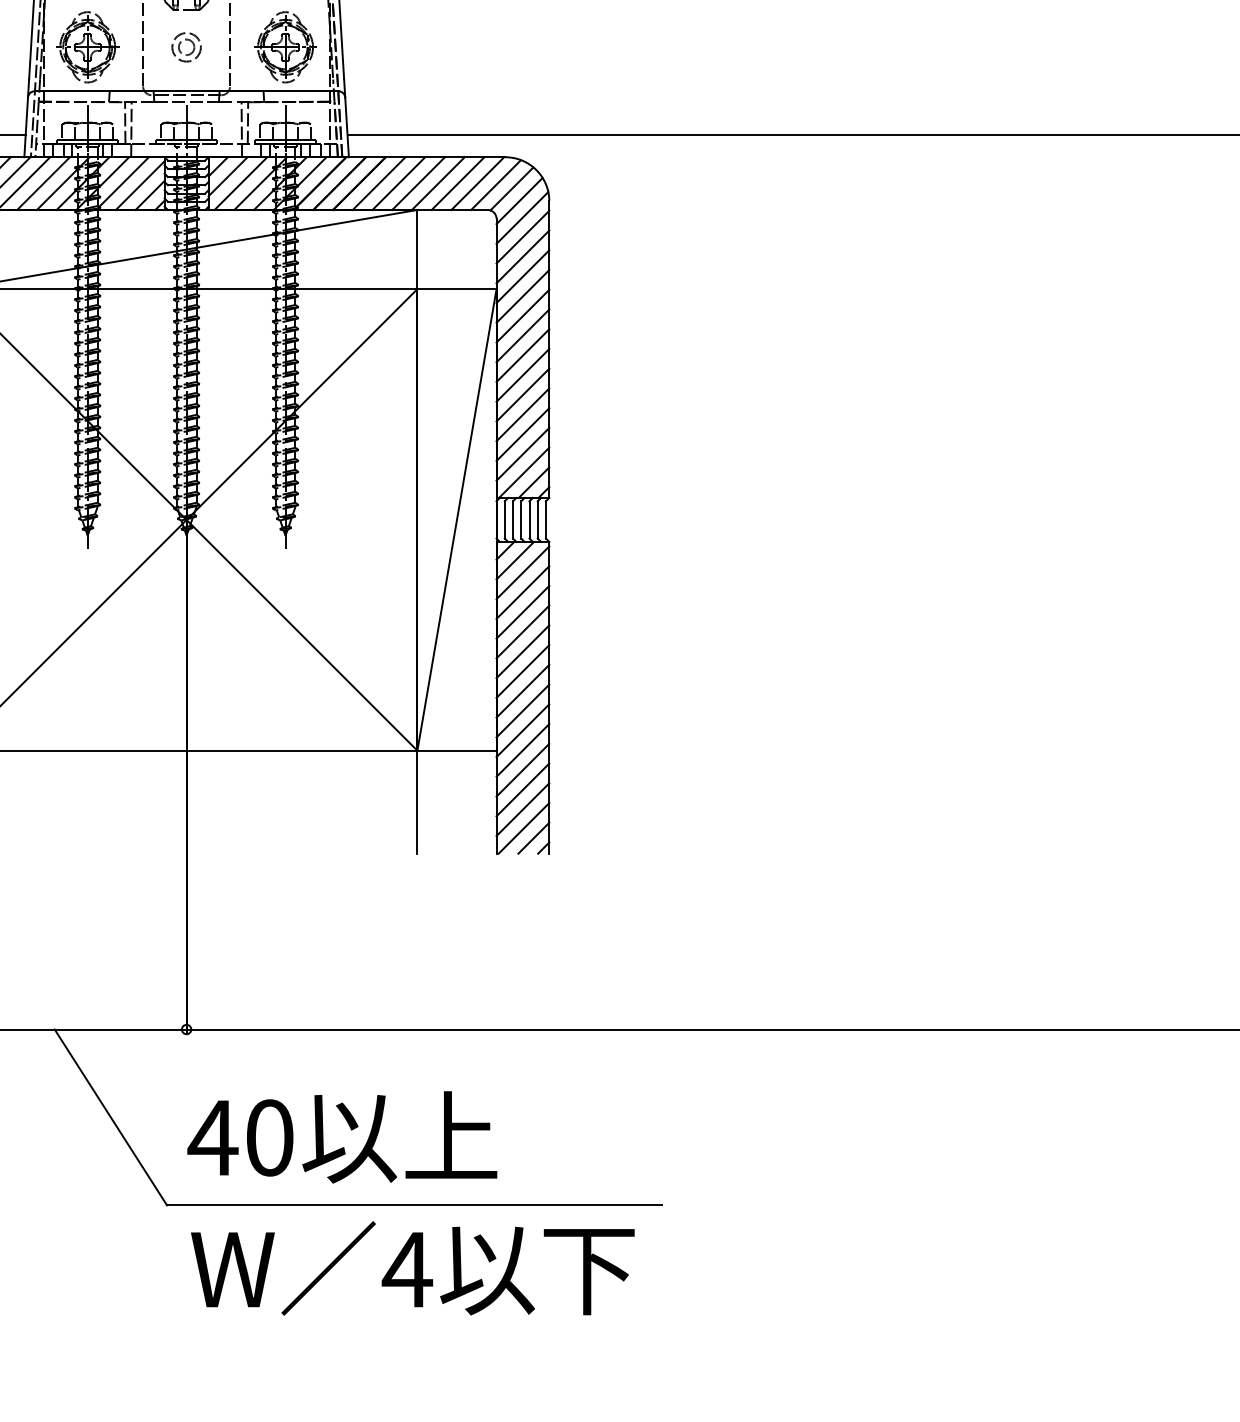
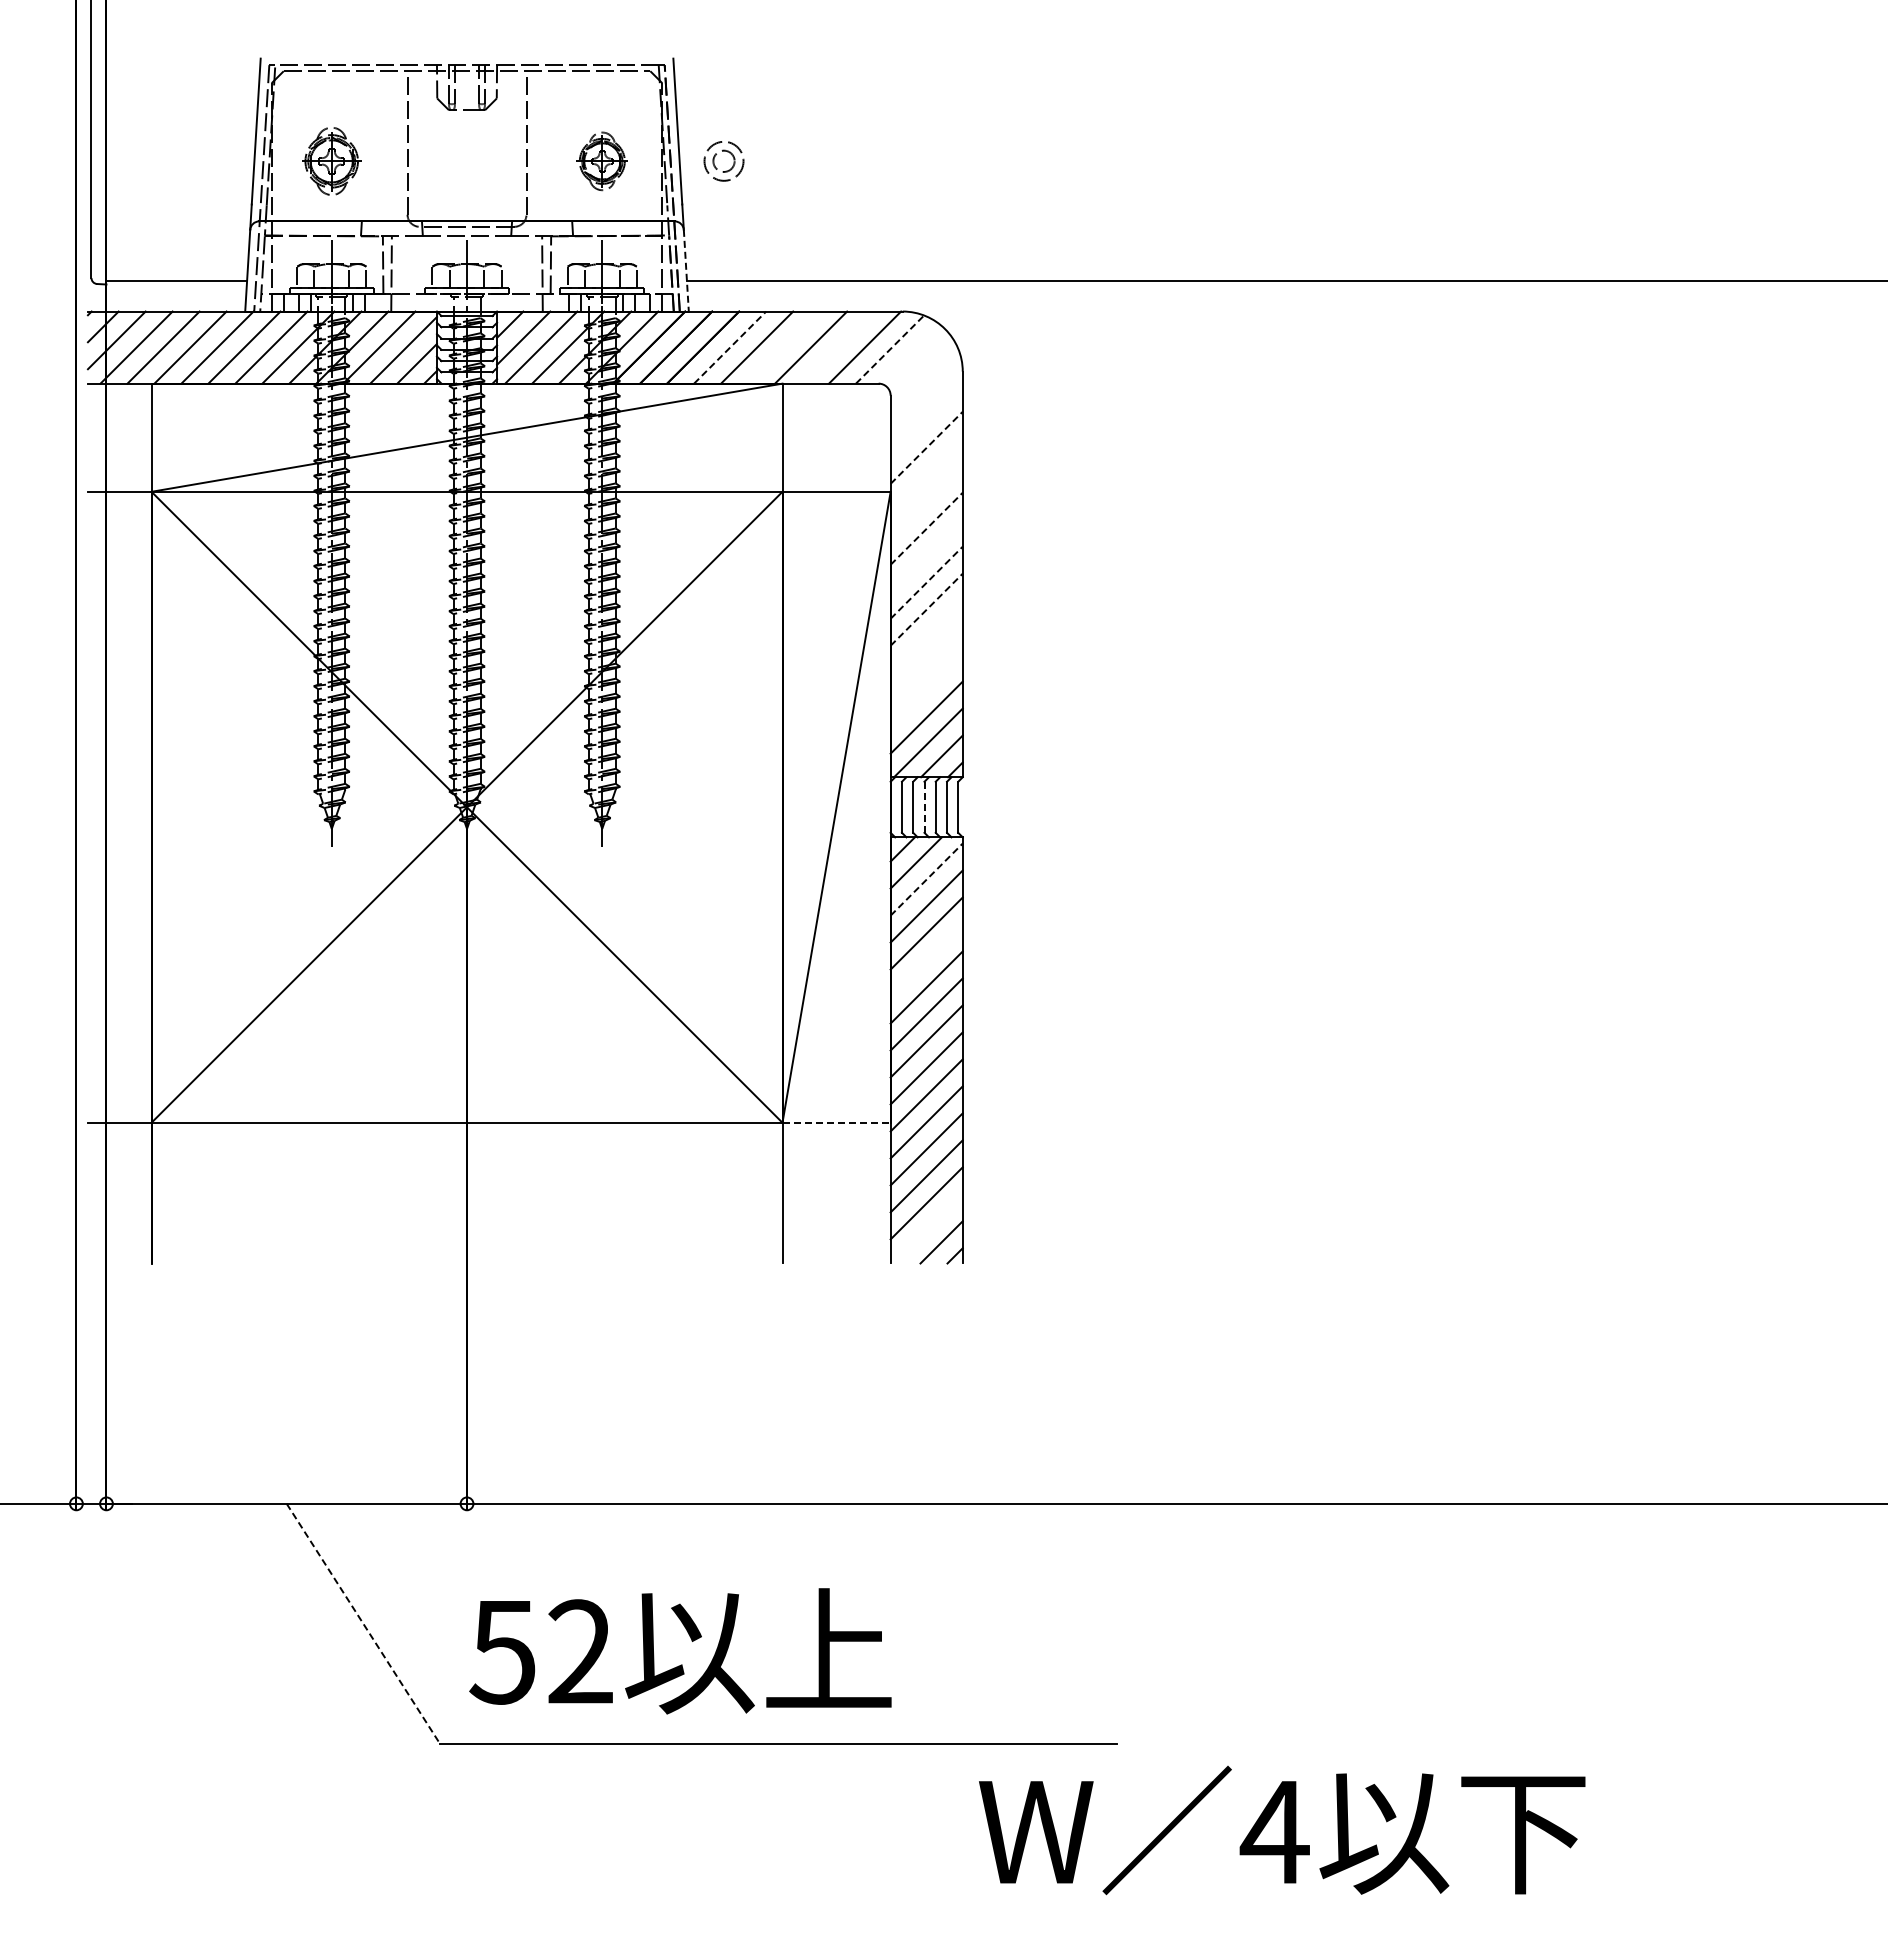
part: (180, 44) -> (715, 157), moved
part: (87, 47) -> (331, 161), size x0.7
part: (285, 47) -> (602, 161), size x0.6
line: (347, 127) -> (686, 270), solid -> dashed
line: (379, 183) -> (730, 347), solid -> dashed
line: (418, 183) -> (784, 347), removed
line: (458, 183) -> (838, 347), removed
line: (496, 185) -> (890, 349), solid -> dashed
line: (511, 188) -> (911, 354), removed
line: (519, 200) -> (921, 370), removed
line: (522, 217) -> (925, 394), removed
line: (522, 236) -> (926, 420), removed
line: (522, 256) -> (926, 447), solid -> dashed
line: (522, 276) -> (926, 474), removed
line: (522, 296) -> (926, 501), removed
line: (522, 315) -> (926, 528), solid -> dashed
line: (522, 335) -> (926, 555), removed
line: (522, 355) -> (926, 582), solid -> dashed
line: (522, 375) -> (926, 609), solid -> dashed
line: (522, 394) -> (926, 636), removed
line: (522, 414) -> (926, 663), removed
line: (522, 434) -> (926, 690), removed
line: (521, 520) -> (924, 807), solid -> dashed
line: (522, 572) -> (926, 879), solid -> dashed
line: (522, 632) -> (926, 960), removed
line: (457, 750) -> (837, 1122), solid -> dashed
line: (523, 828) -> (927, 1228), removed
line: (110, 1117) -> (363, 1624), solid -> dashed
text: (240, 1137) -> (540, 1651), 40 -> 52
text: (413, 1268) -> (1282, 1830), moved

